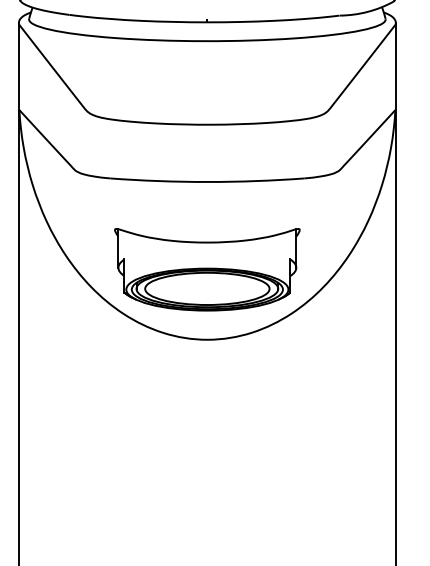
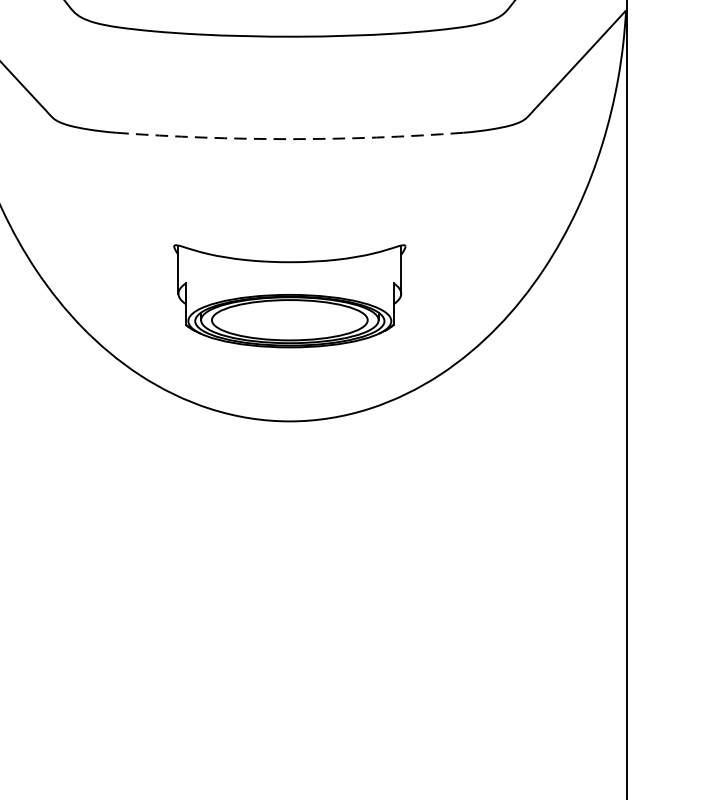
arc: (207, 182) -> (289, 140), solid -> dashed
part: (207, 269) -> (289, 295), size x0.7

